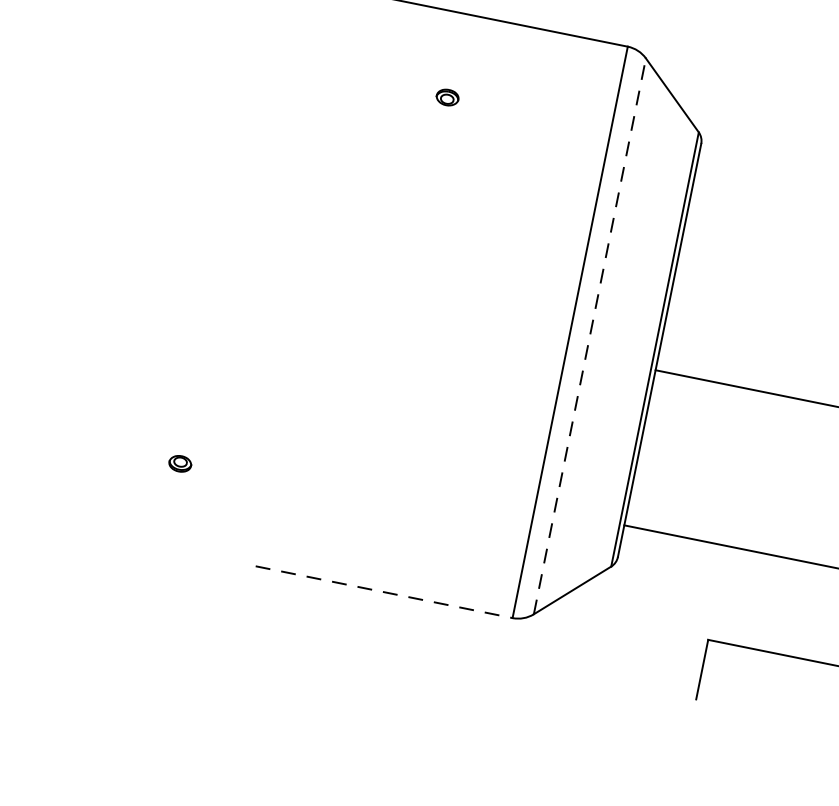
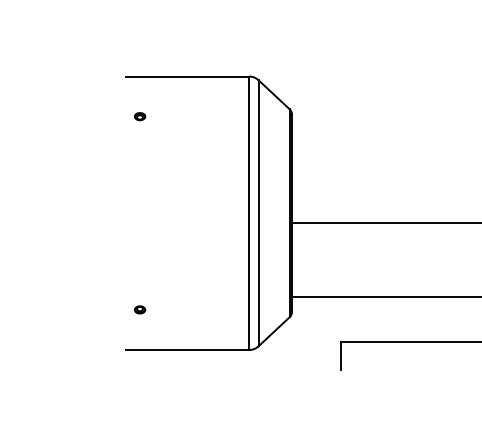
part: (446, 97) -> (139, 116), moved
line: (590, 334) -> (258, 212), dashed -> solid
part: (181, 463) -> (140, 309), moved
line: (385, 593) -> (188, 350), dashed -> solid

